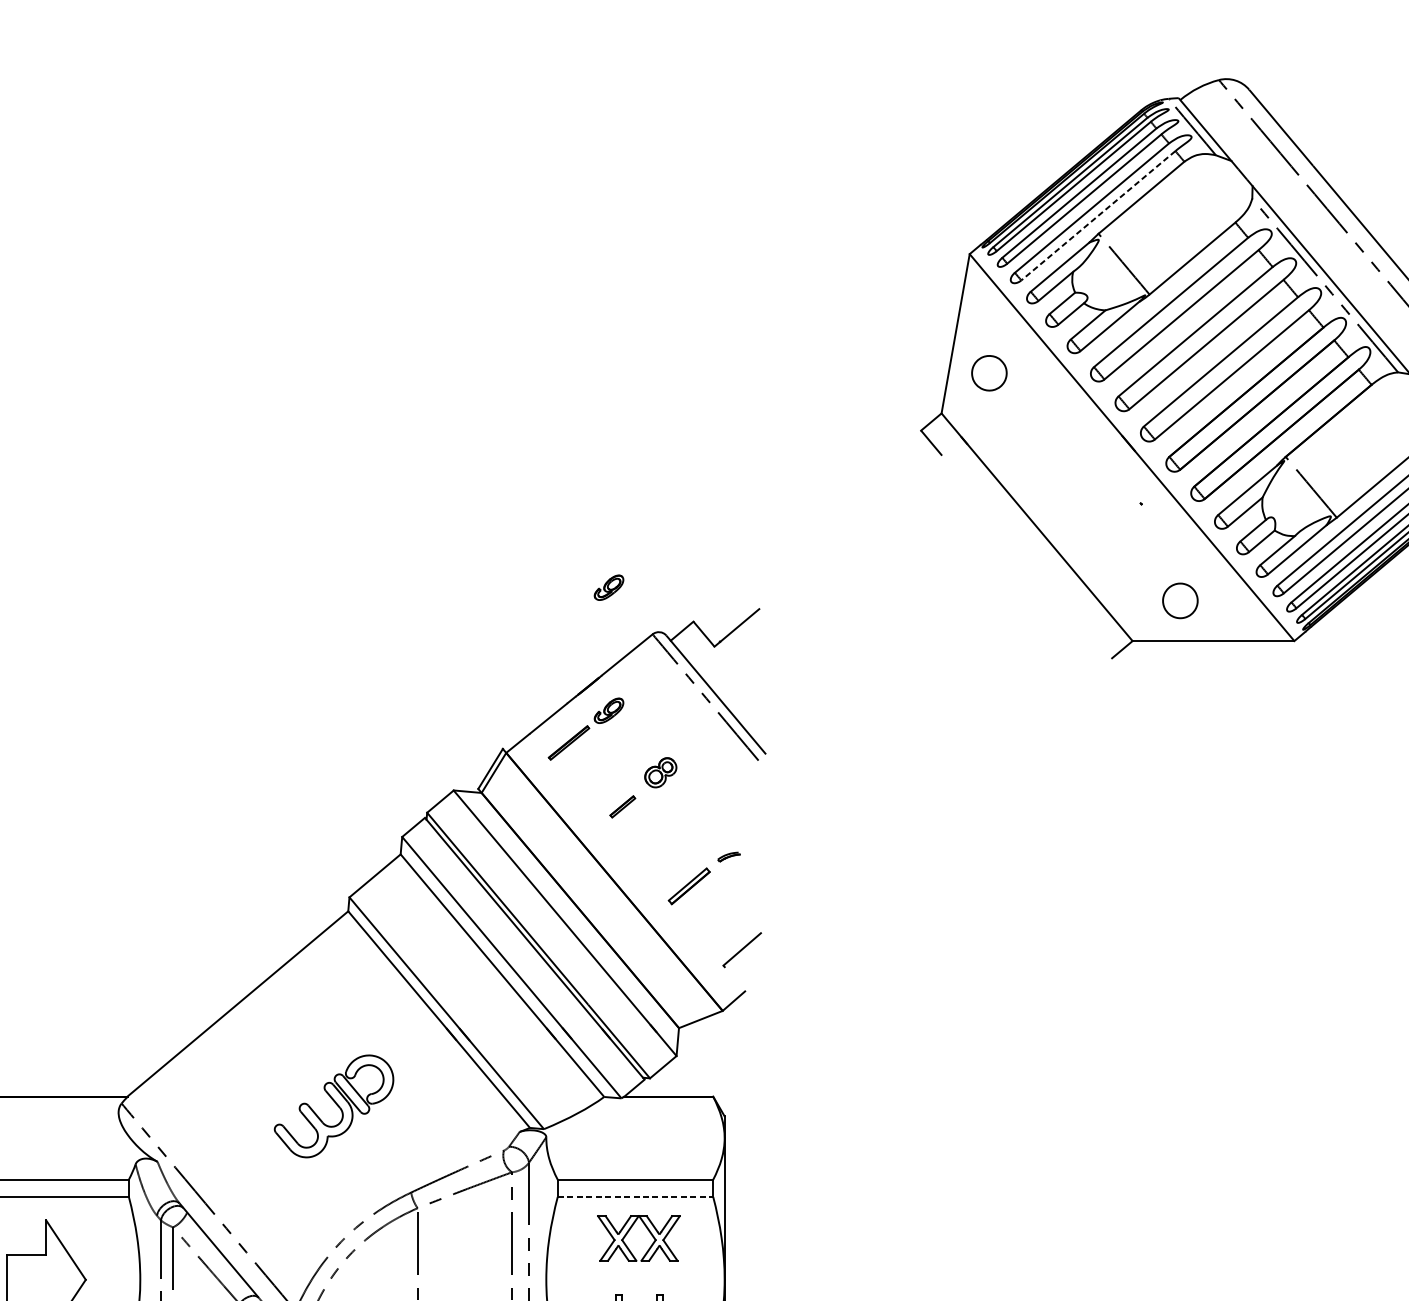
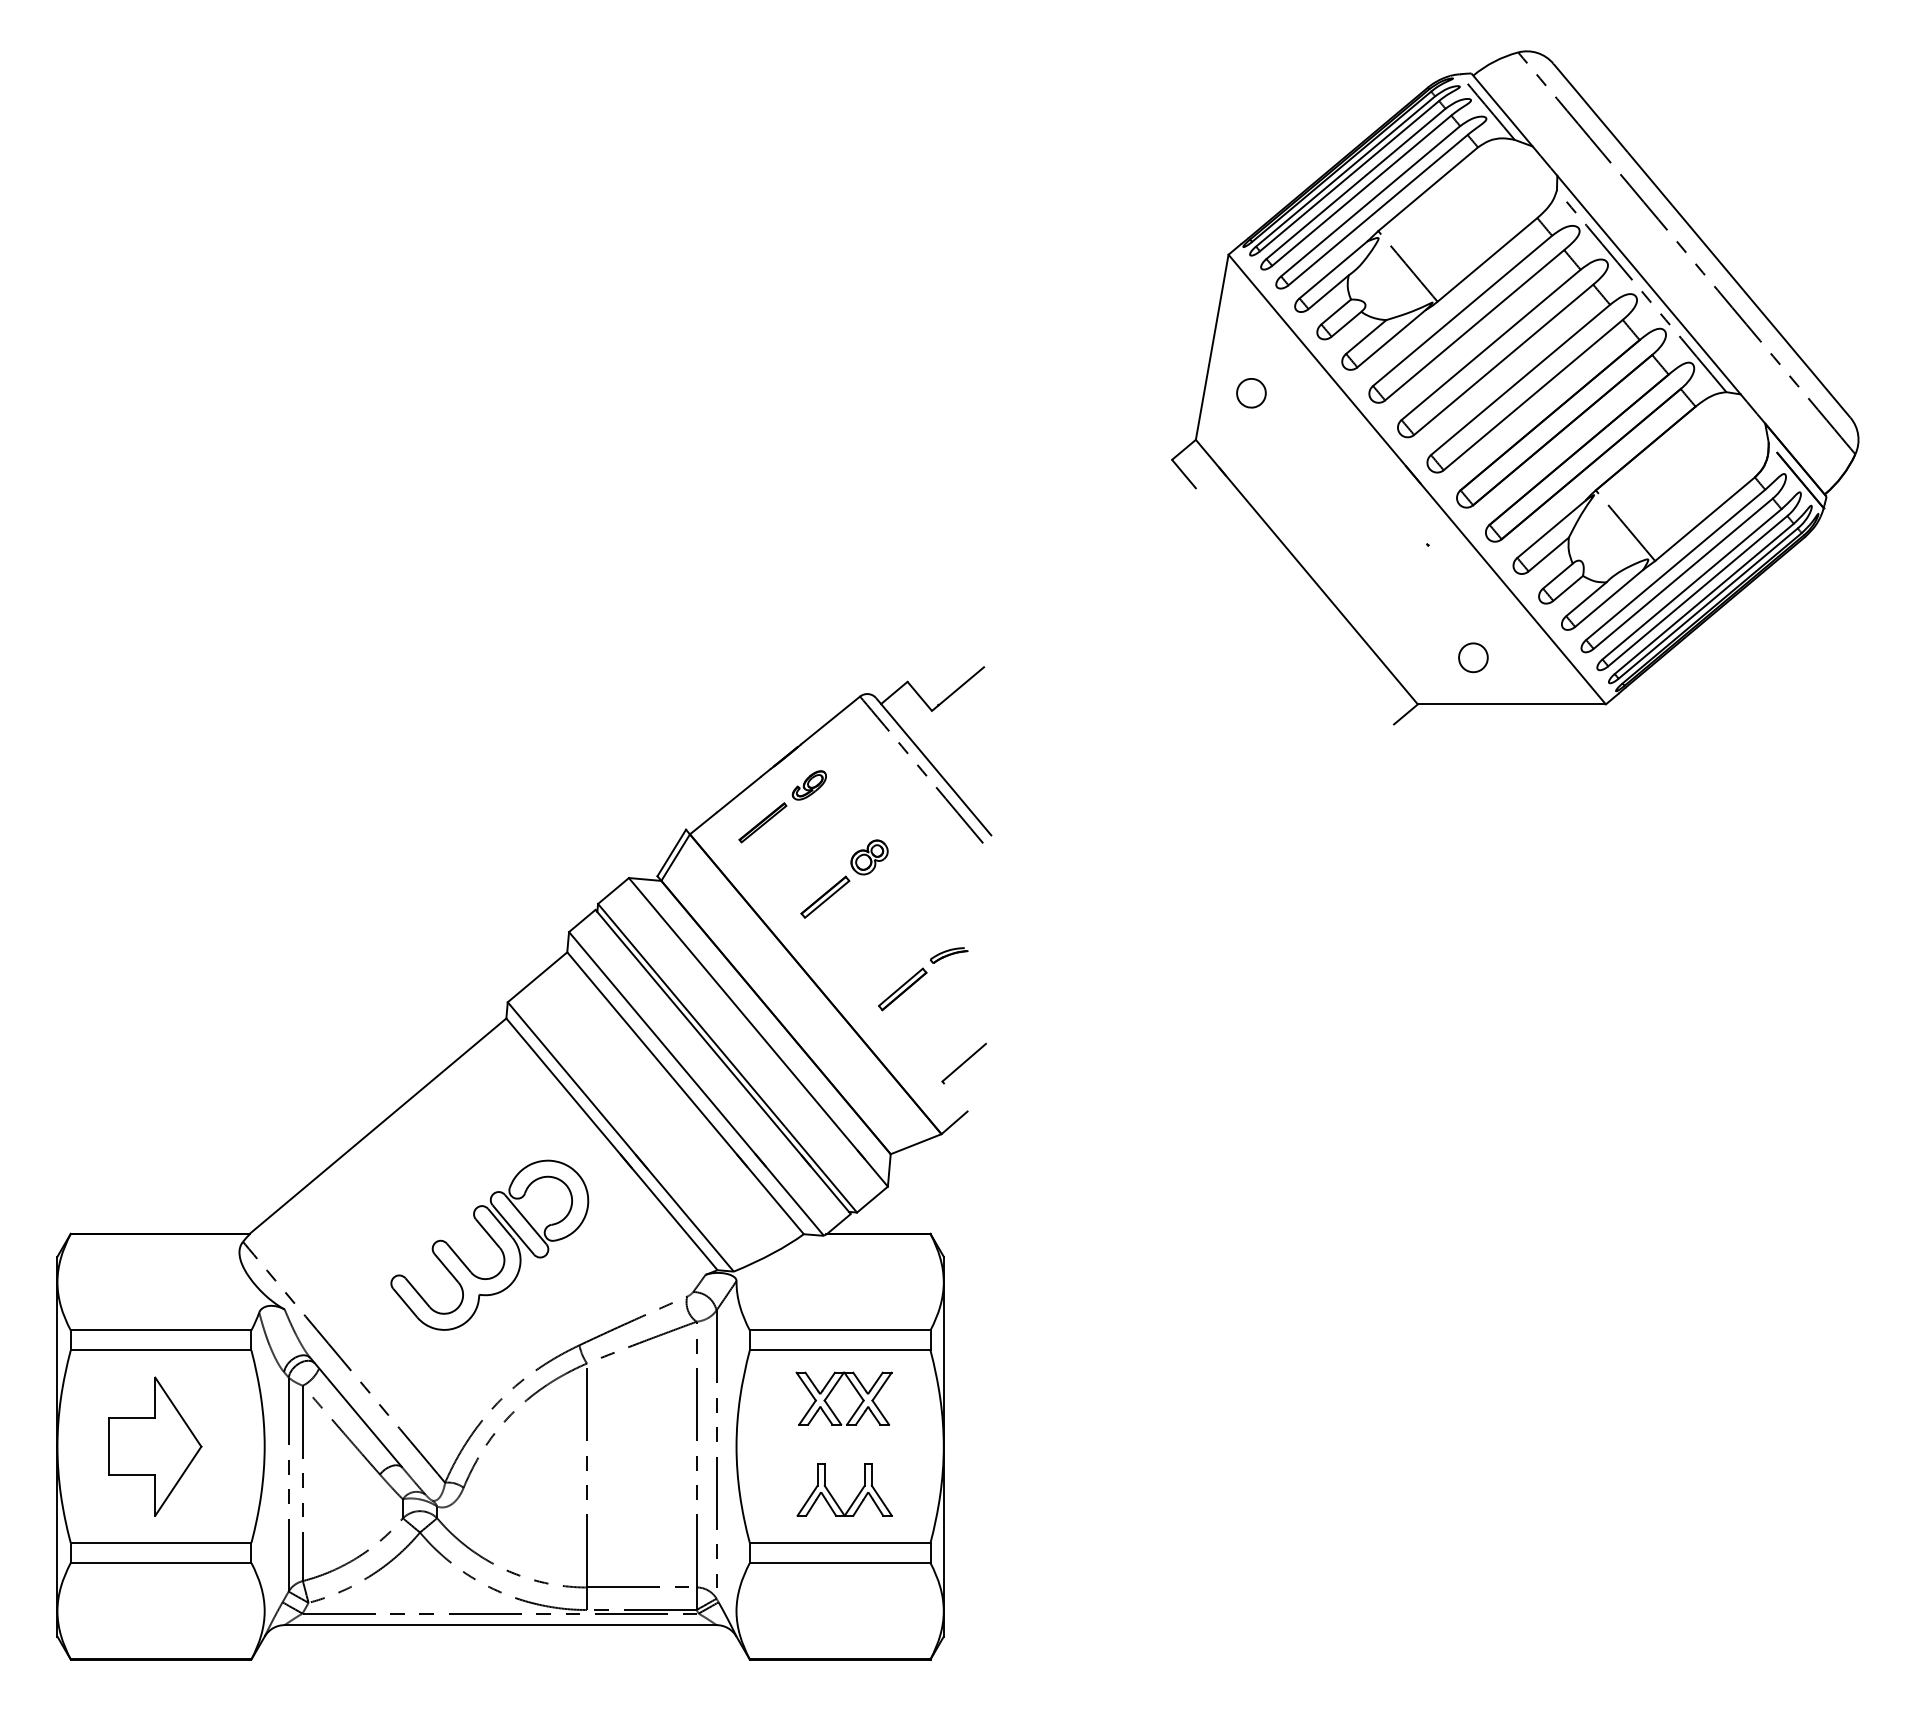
line: (1098, 216) -> (1378, 210), dashed -> solid
part: (989, 373) -> (1251, 393), size x0.71
part: (608, 587) -> (808, 642), removed
part: (1180, 600) -> (1473, 657), size x0.71
part: (622, 806) -> (825, 896), size x1.67
part: (728, 857) -> (948, 955), size x1.43
part: (333, 1105) -> (489, 1244), size x1.43
line: (635, 1197) -> (840, 1350), dashed -> solid

